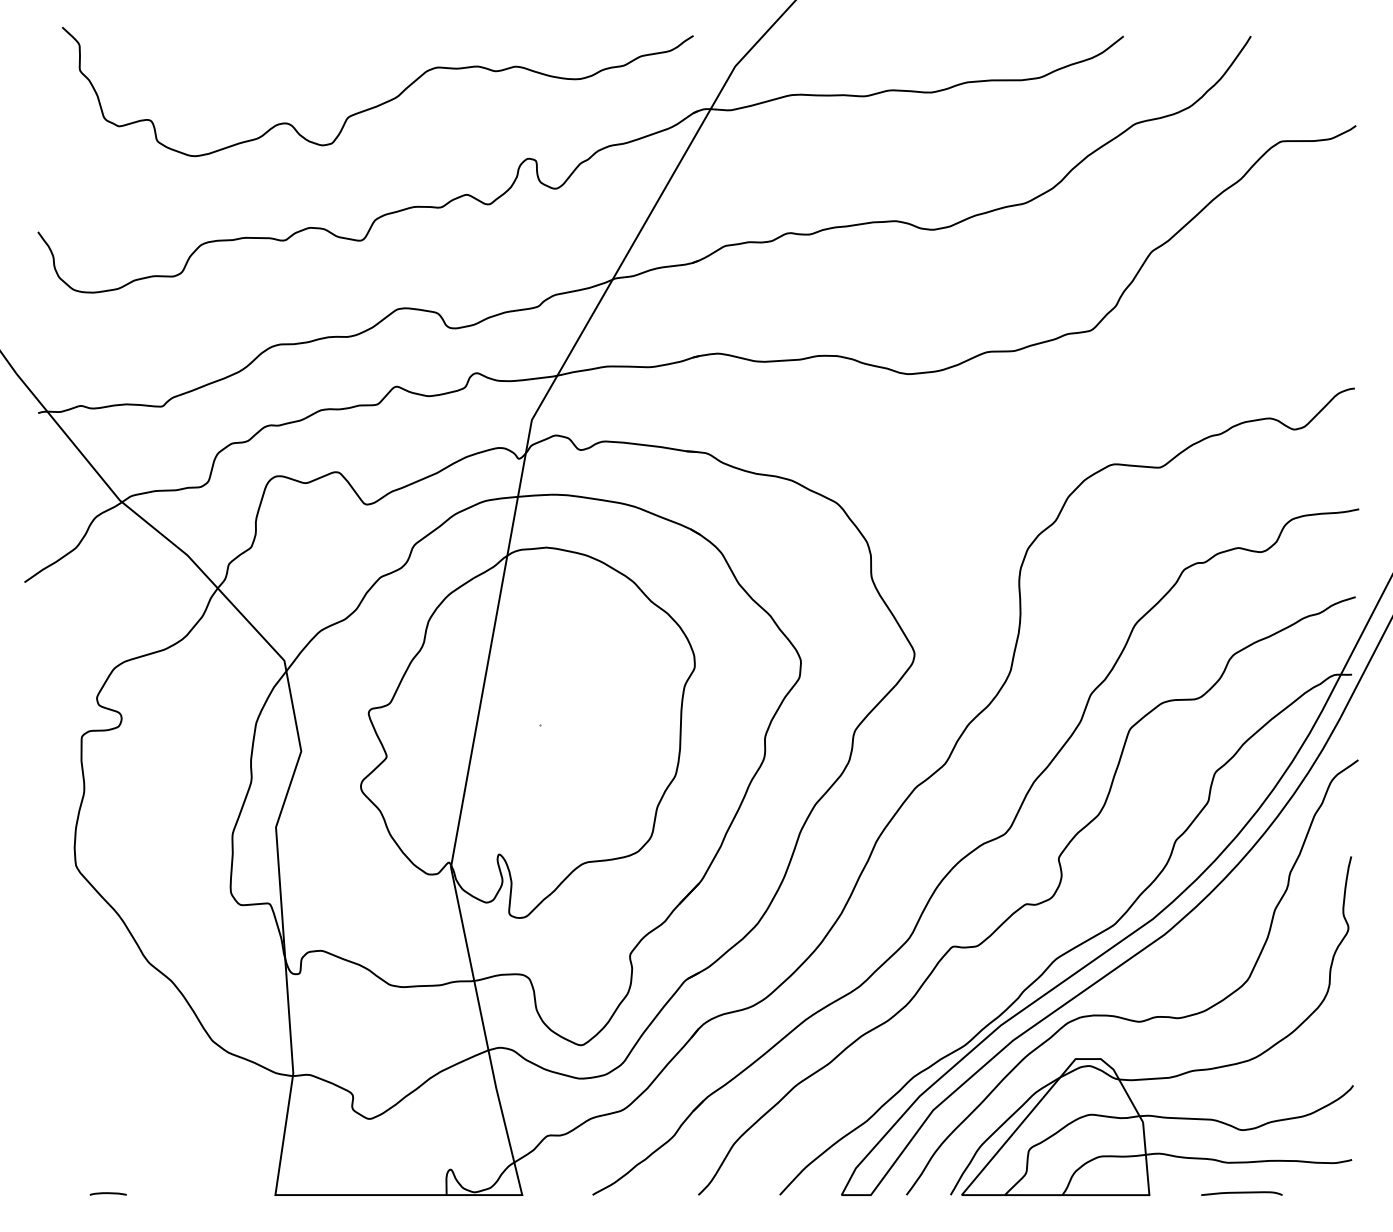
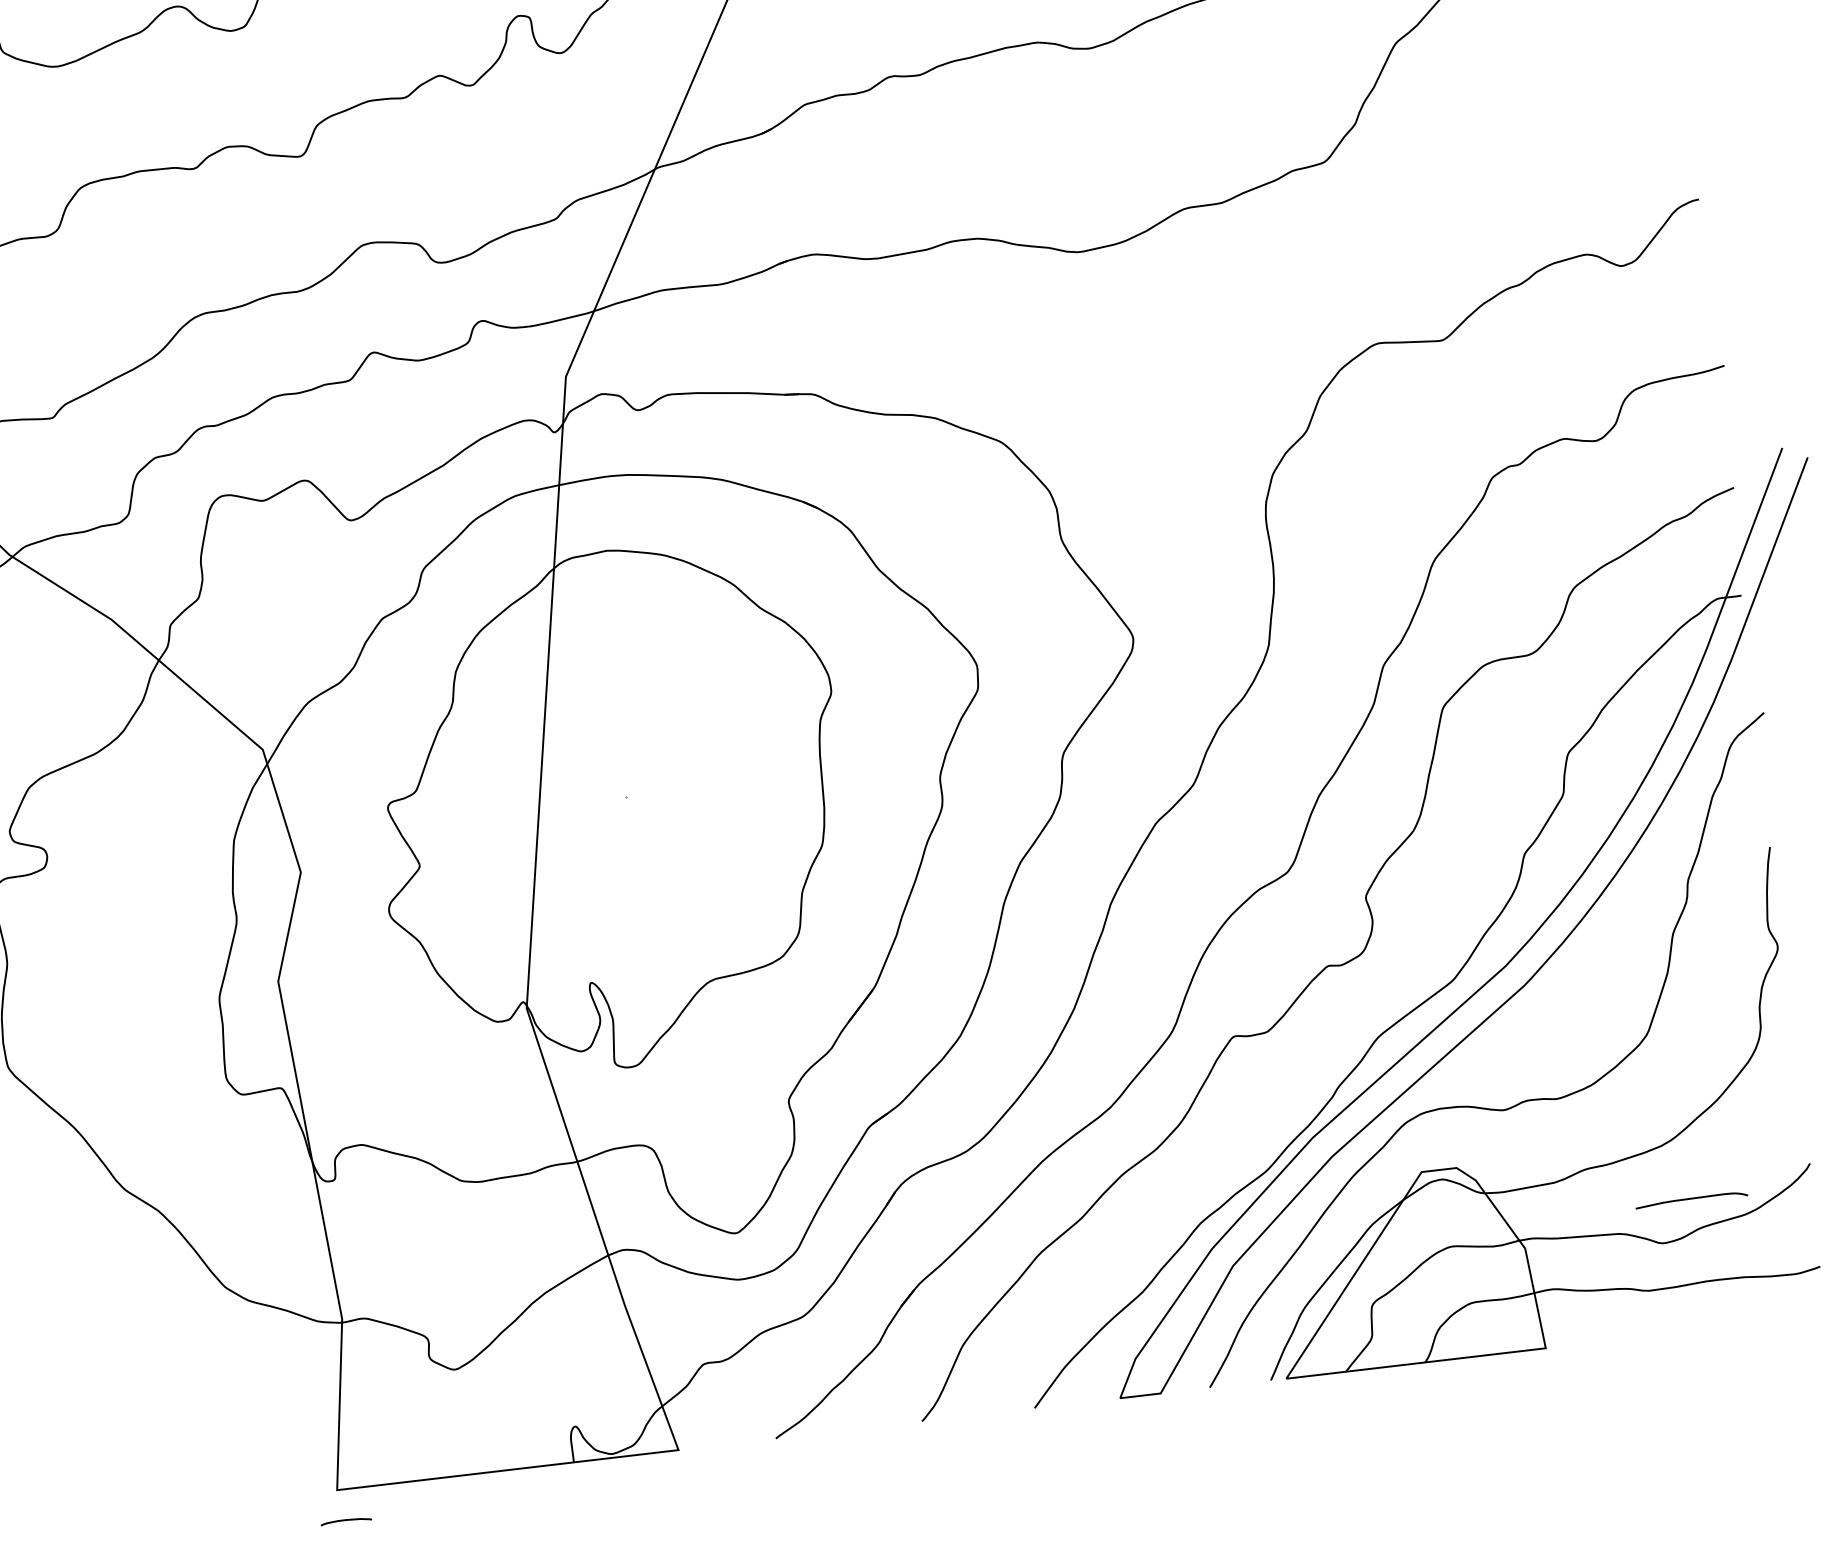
line: (107, 1193) -> (345, 1520), moved
curve: (1241, 1193) -> (1691, 1199), moved

